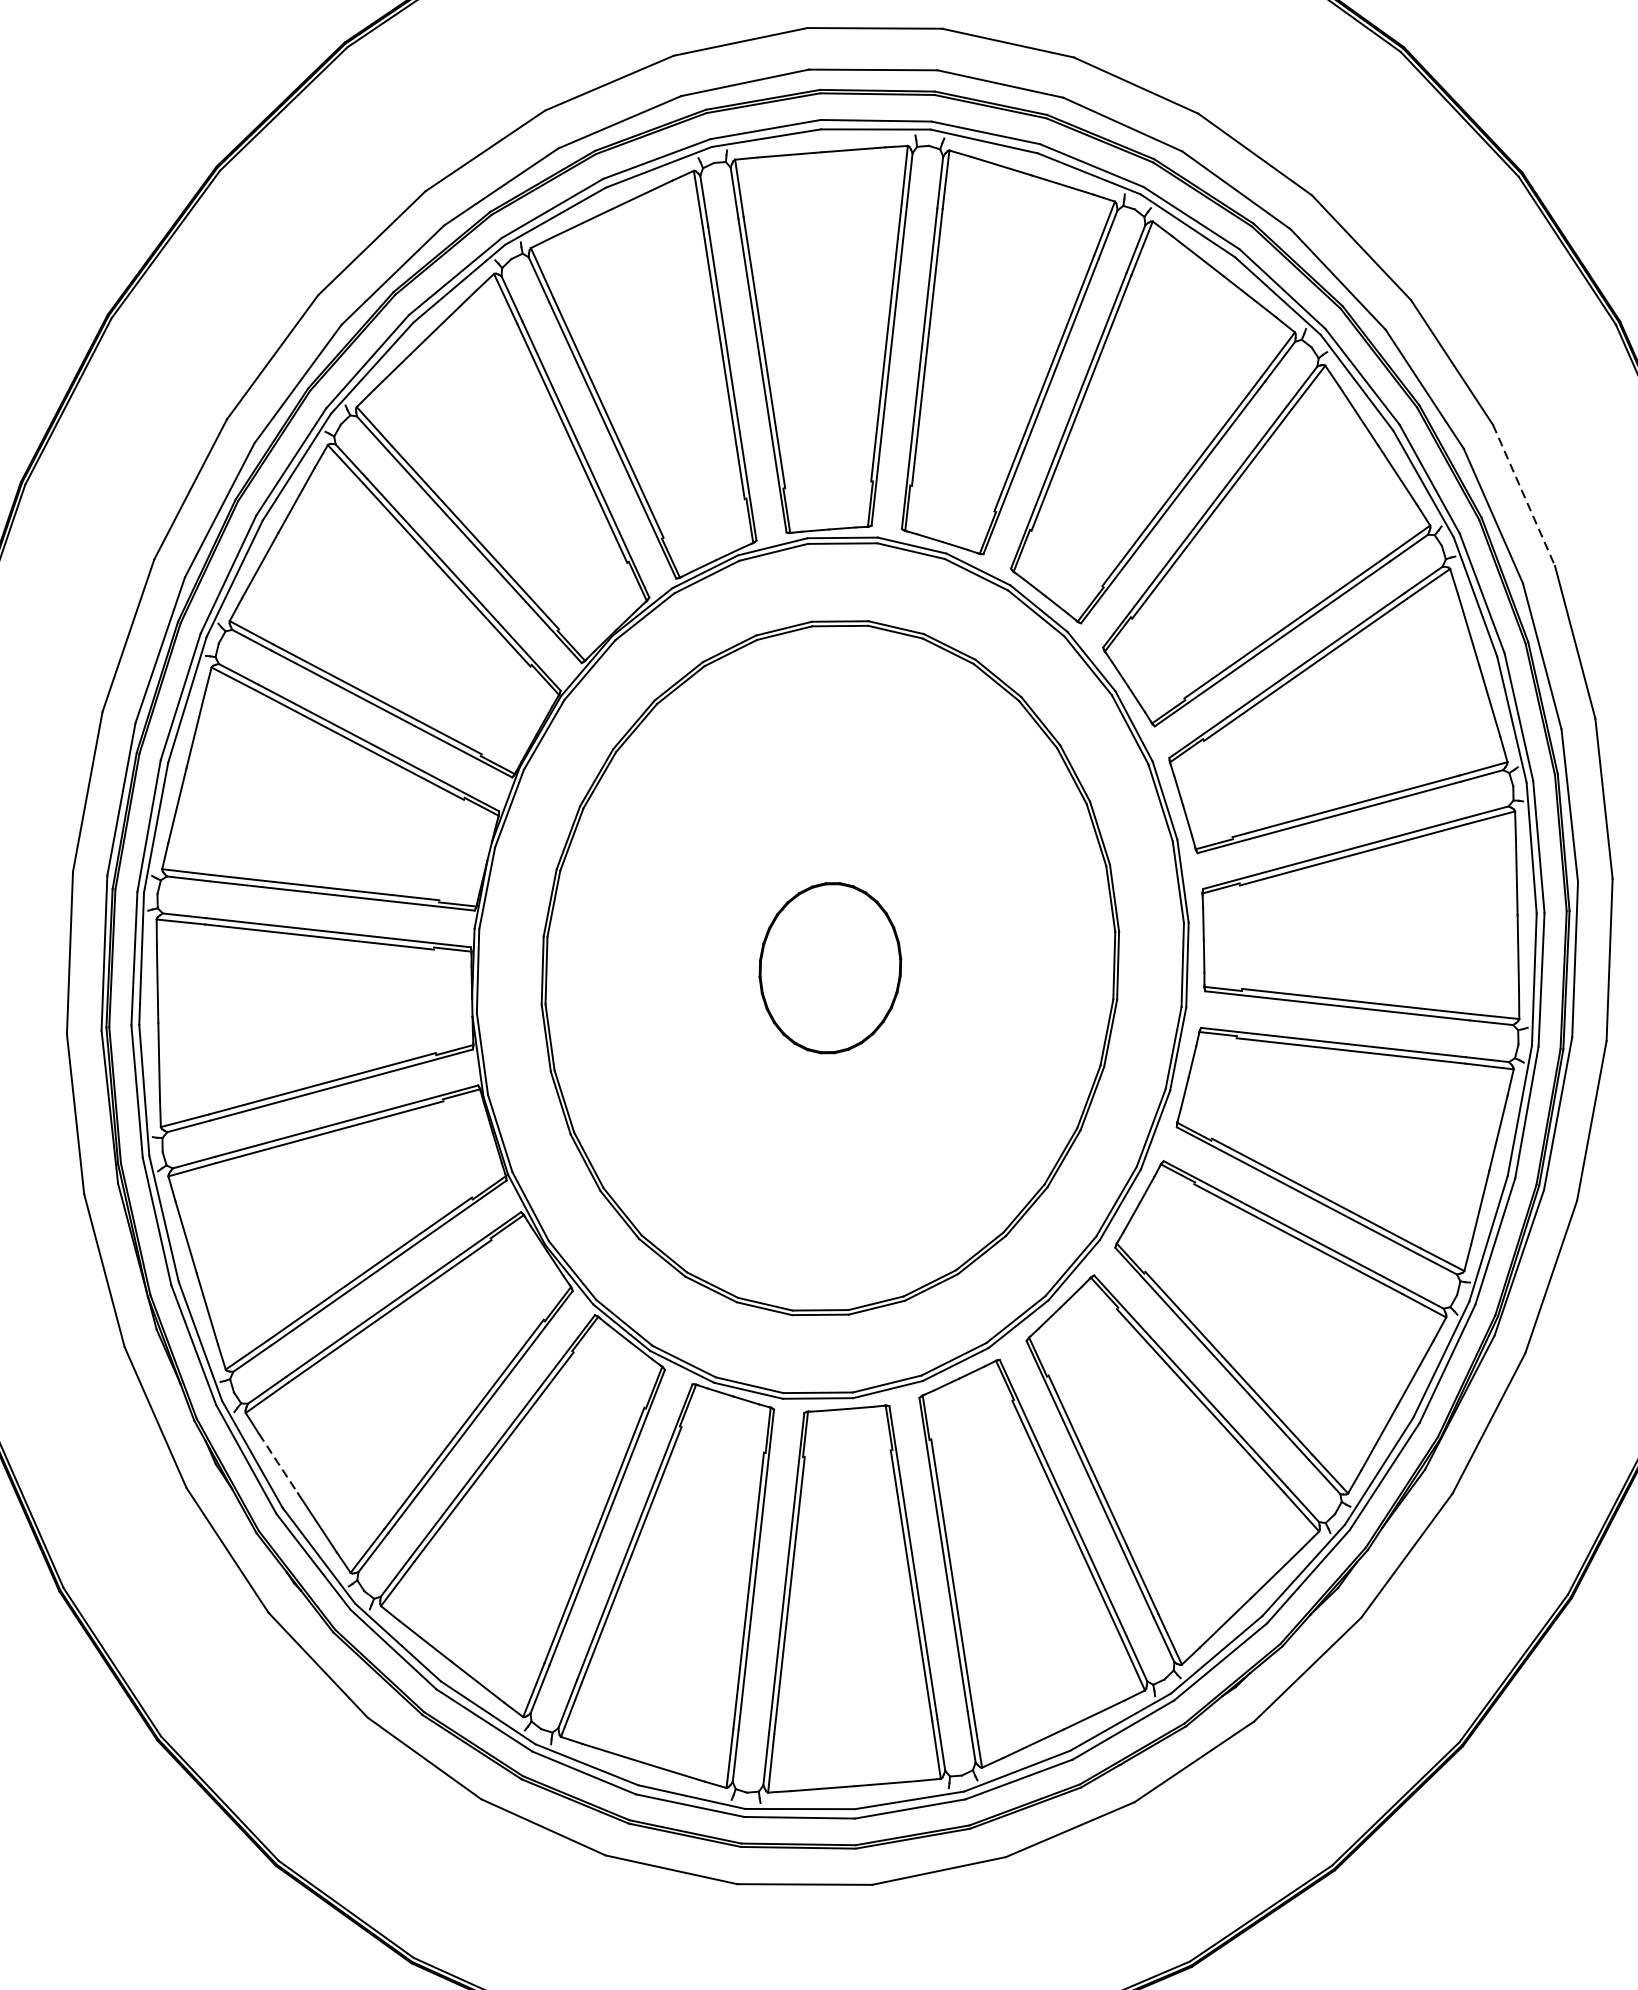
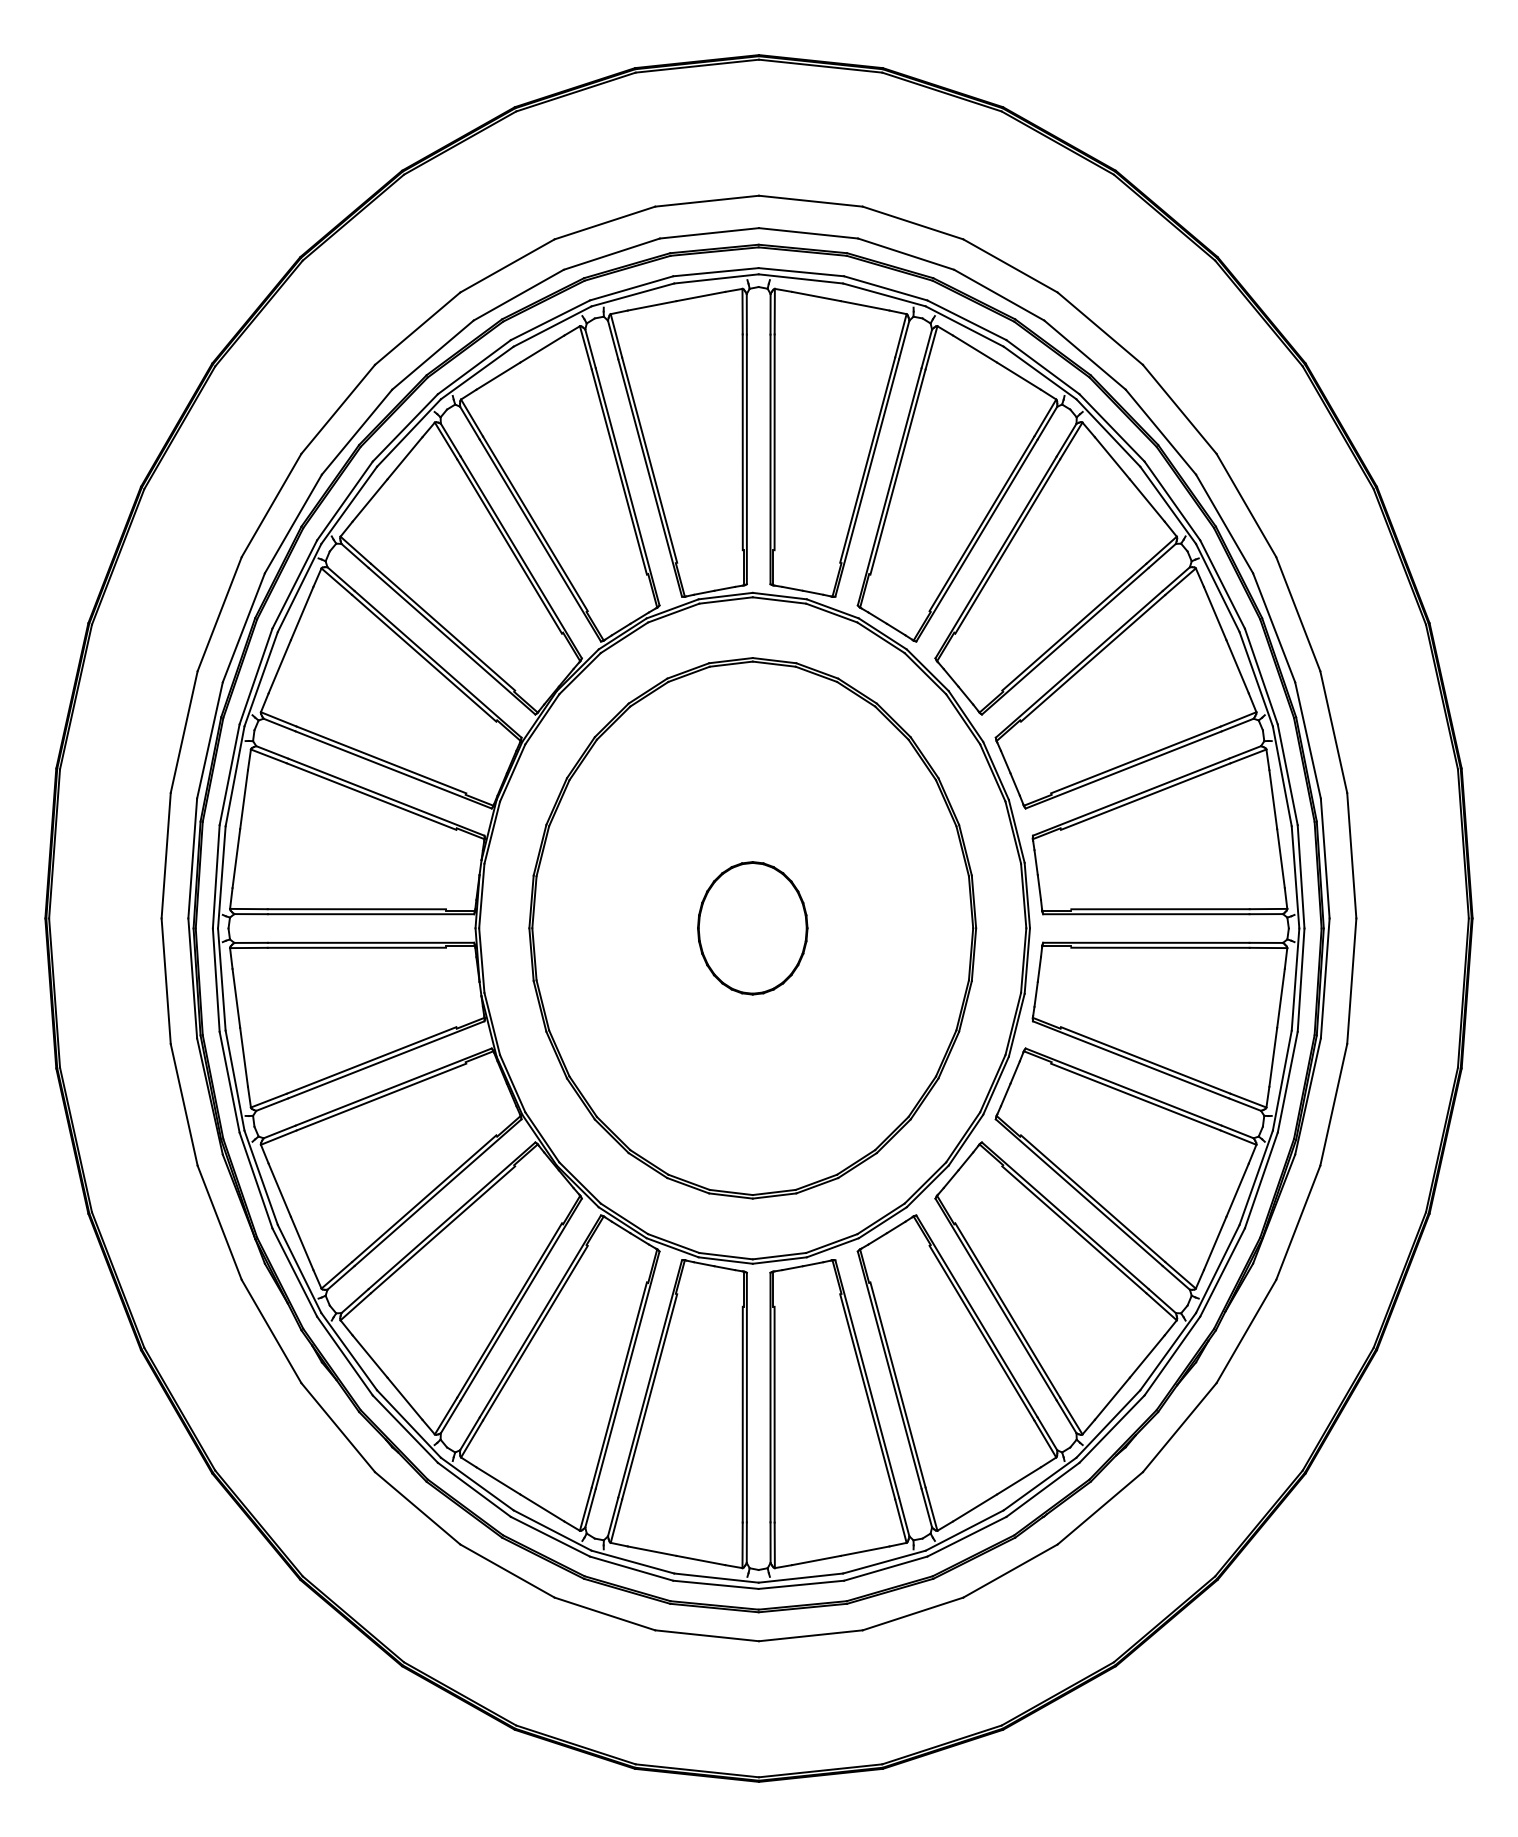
line: (1524, 495) -> (1246, 505), dashed -> solid
line: (279, 1463) -> (370, 1356), dashed -> solid

